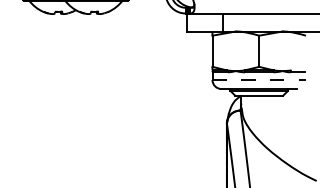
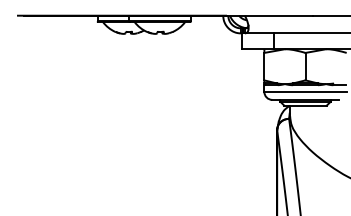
line: (260, 79) -> (306, 91), dashed -> solid

